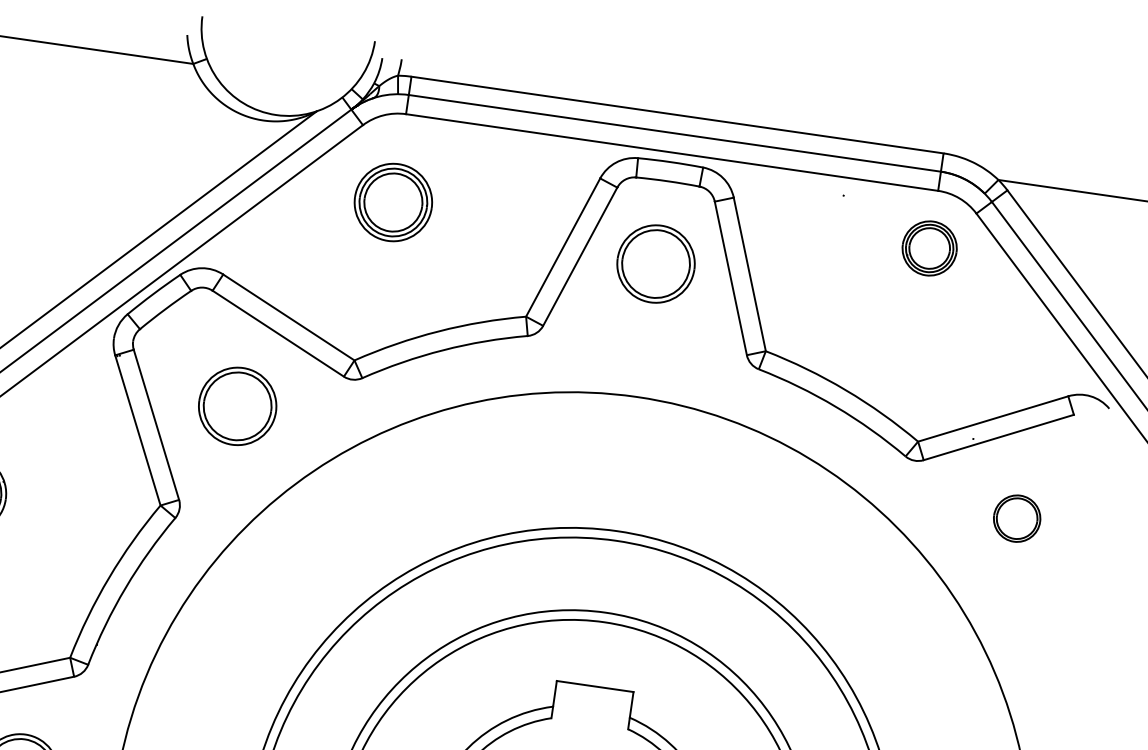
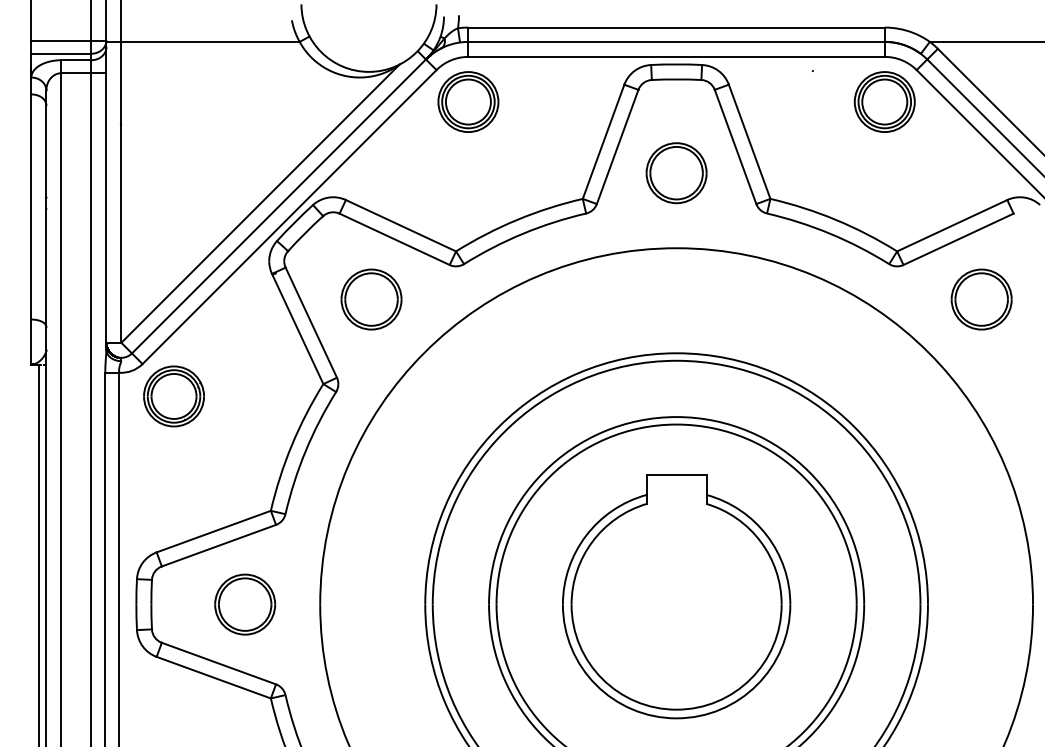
part: (393, 201) -> (468, 101), moved
part: (929, 247) -> (884, 101), size x1.43
part: (655, 264) -> (676, 173), moved
part: (1017, 518) -> (981, 299), size x1.67

